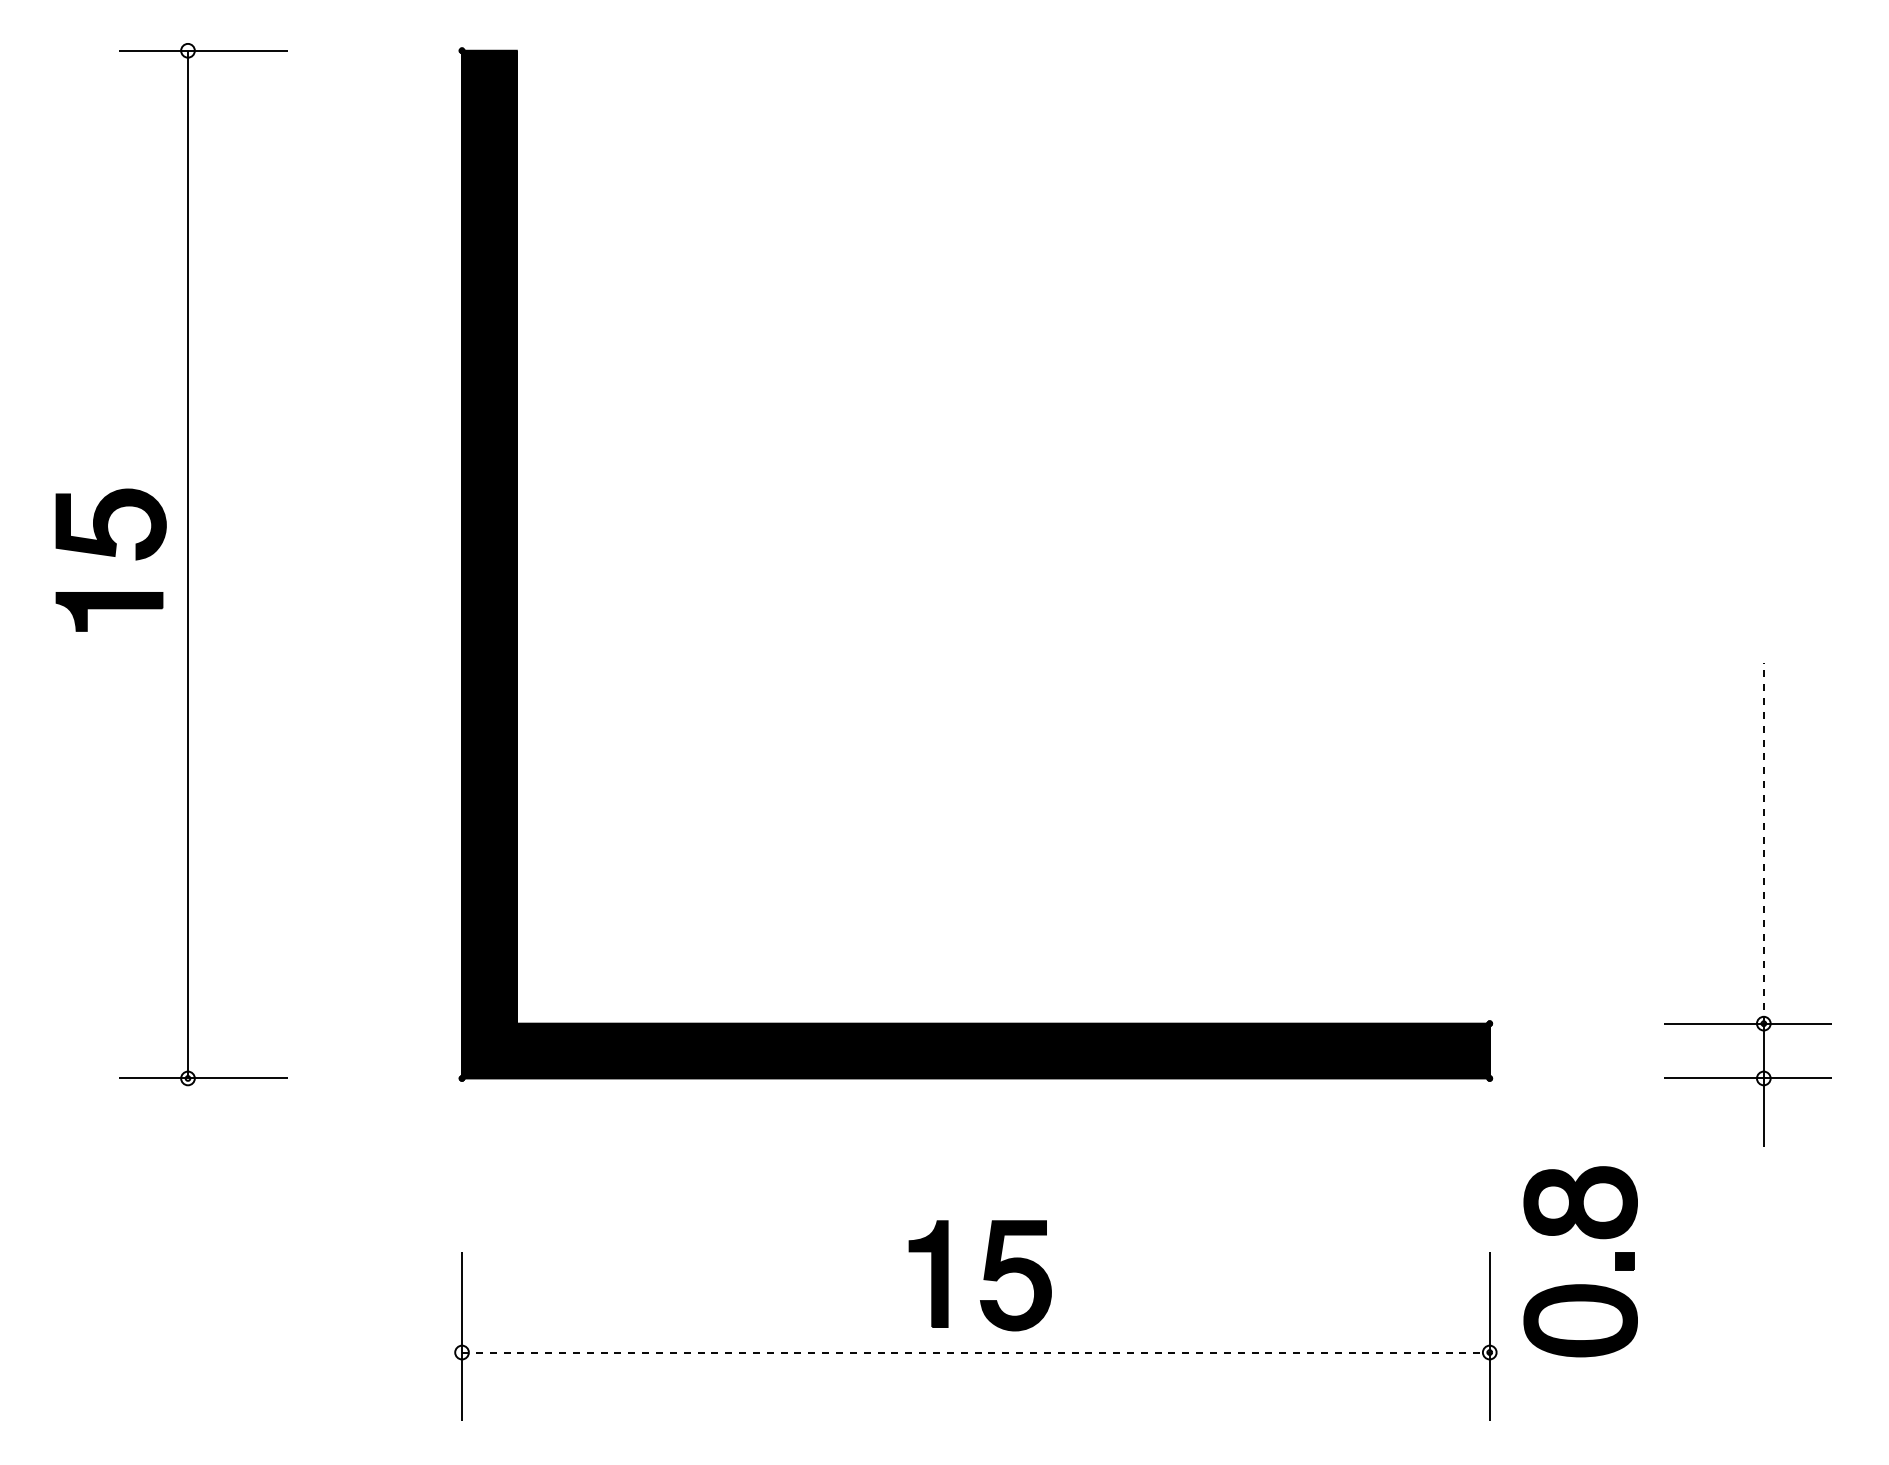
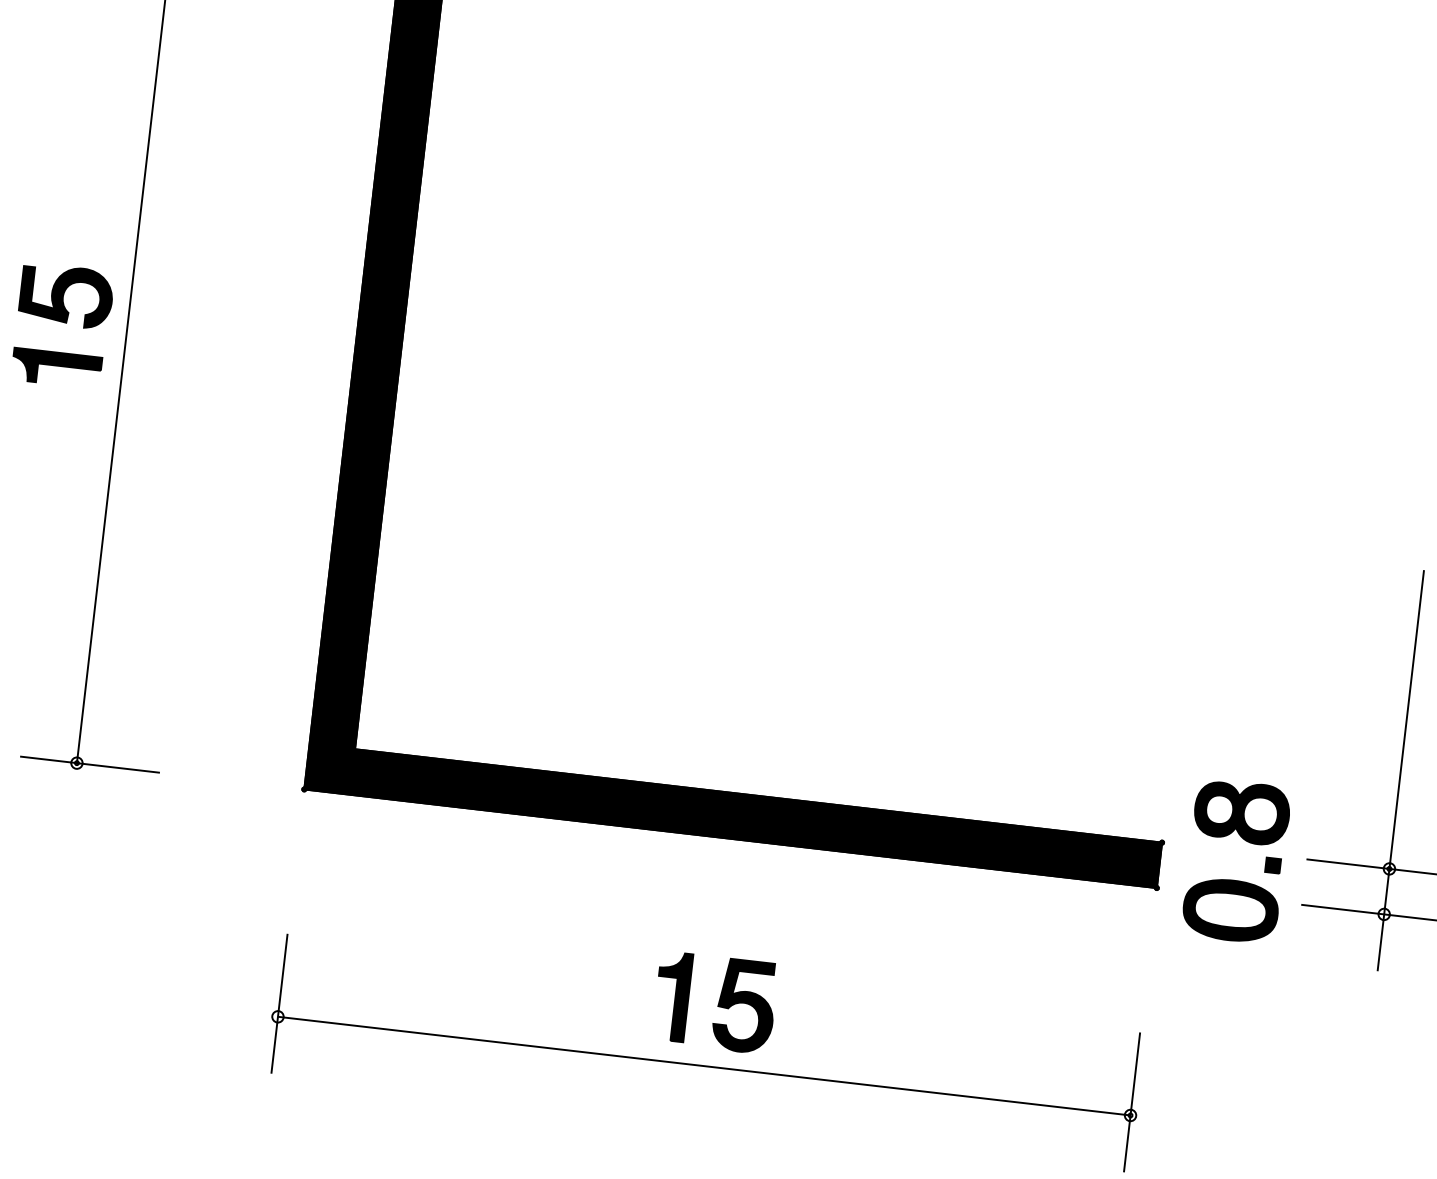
line: (1763, 843) -> (1406, 719), dashed -> solid
part: (1580, 1284) -> (1234, 880), moved
line: (975, 1352) -> (703, 1066), dashed -> solid

